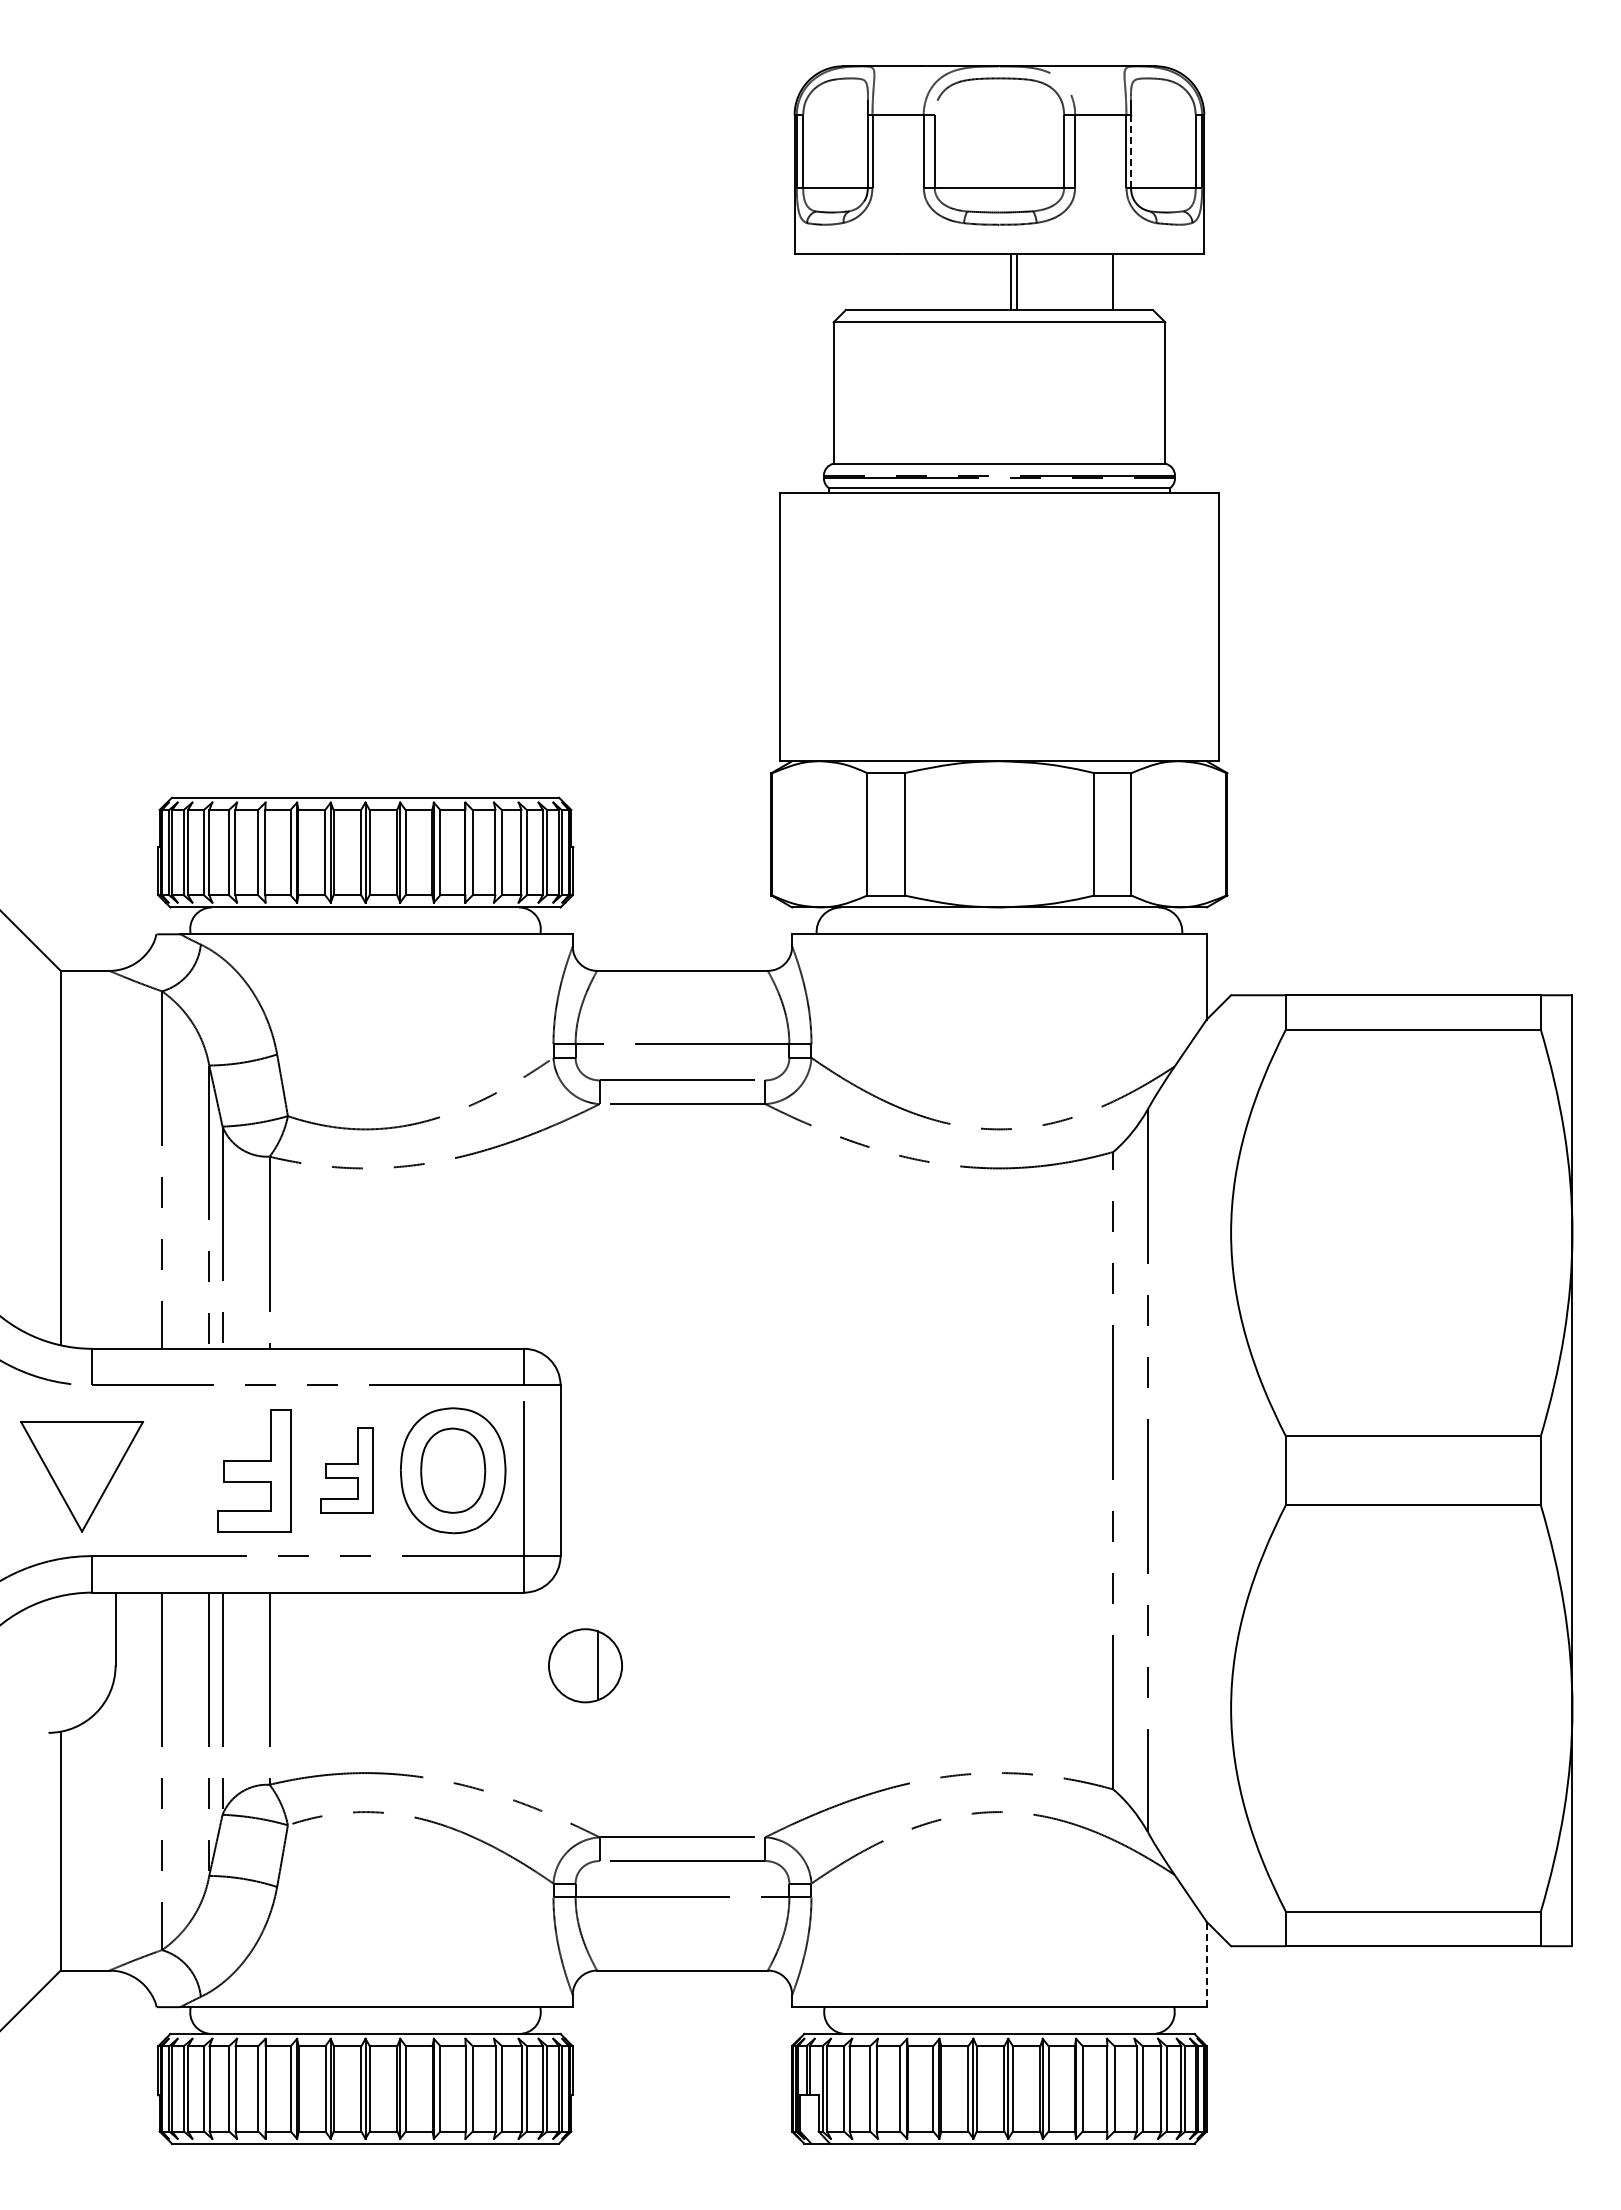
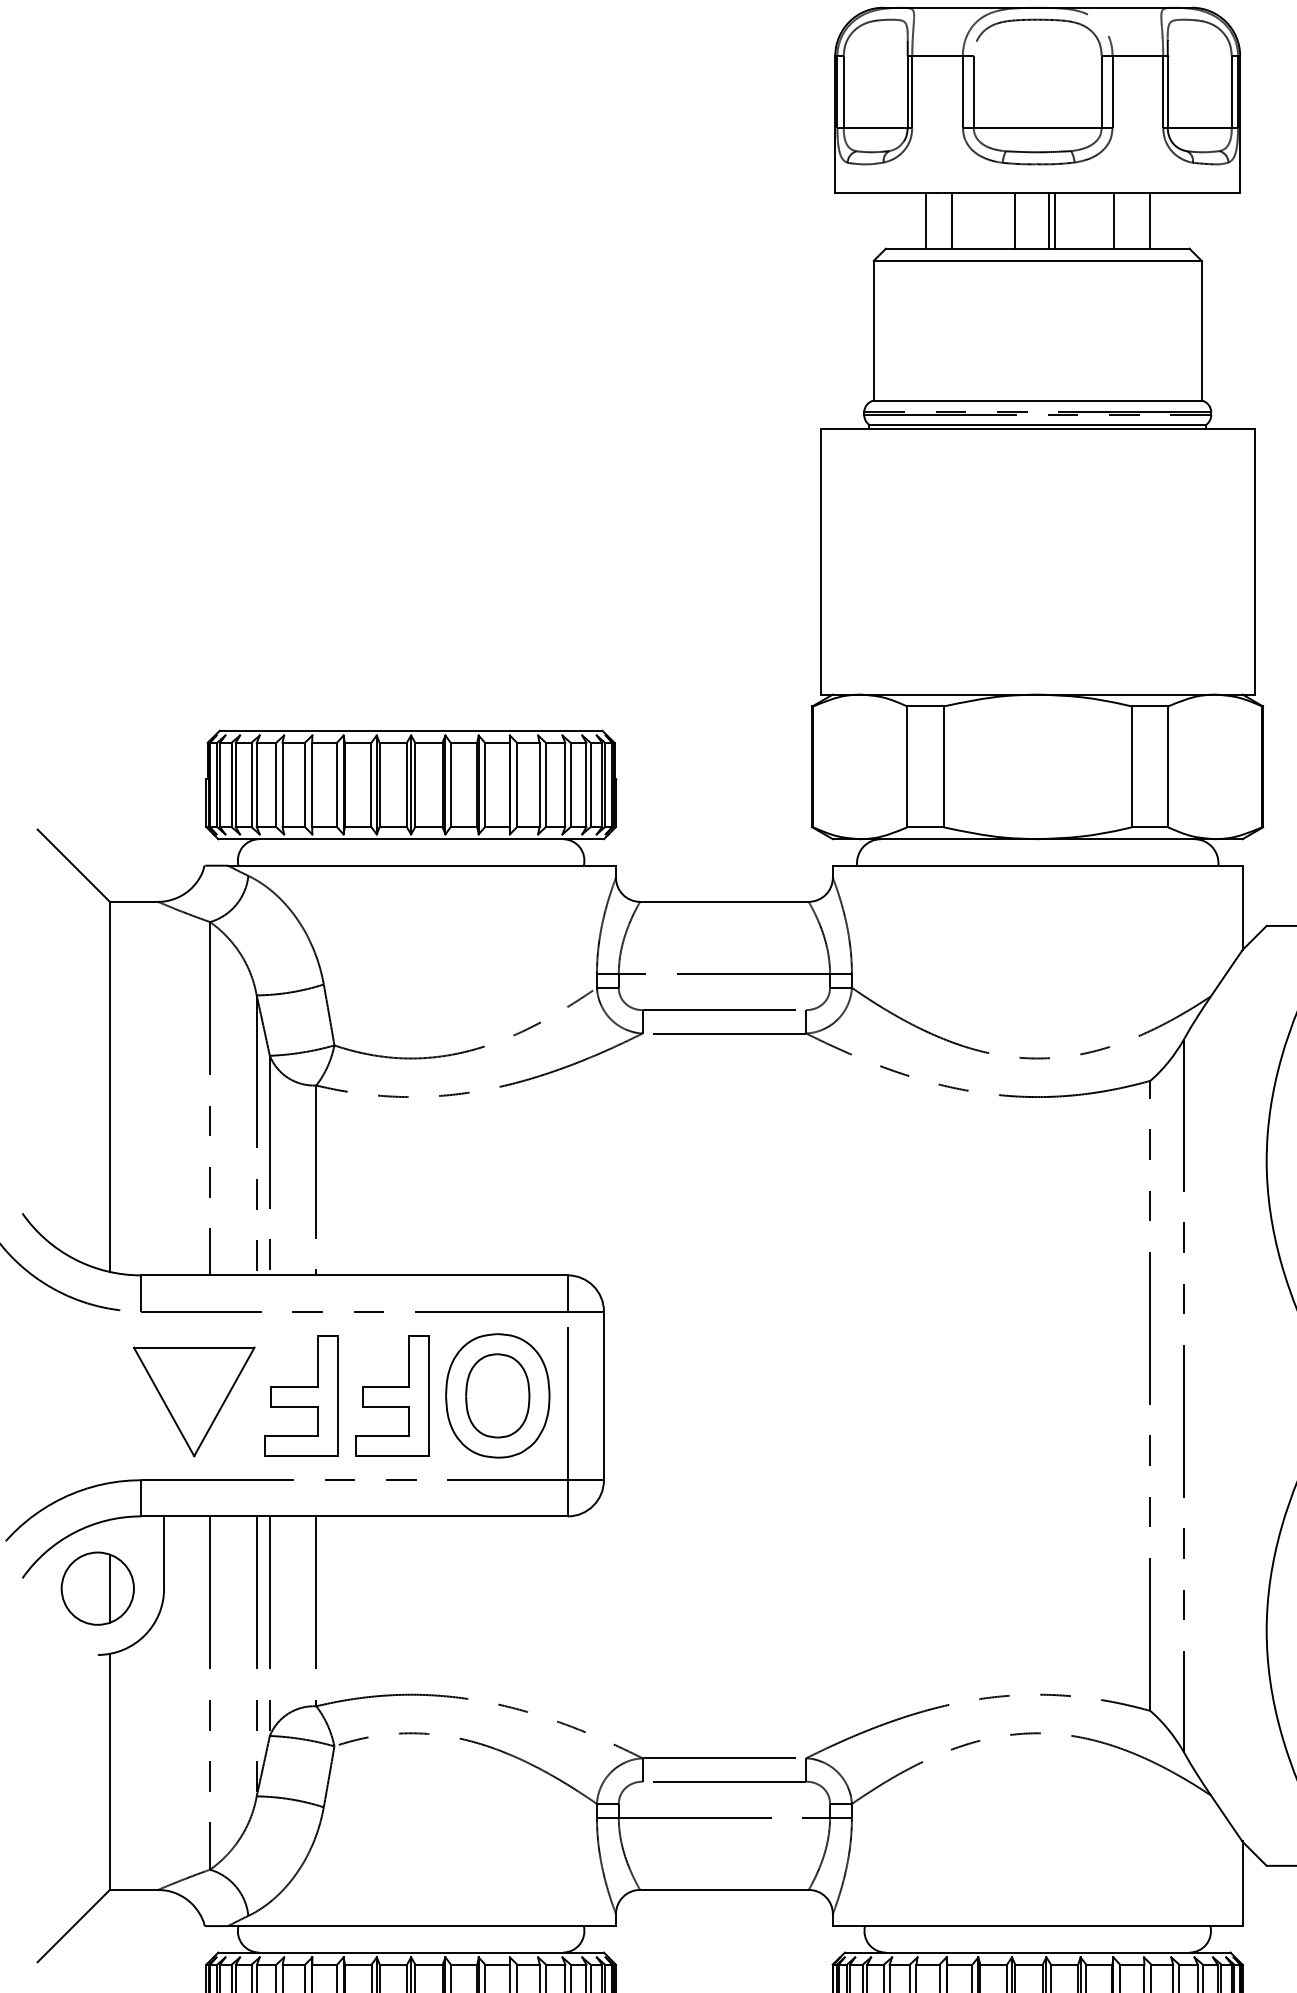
line: (1131, 151) -> (1168, 91), dashed -> solid
line: (886, 282) -> (926, 221), added
line: (912, 282) -> (951, 221), added
line: (976, 282) -> (1015, 221), added
line: (1076, 282) -> (1113, 221), added
part: (346, 1470) -> (392, 1395), size x1.43
part: (82, 1476) -> (194, 1401), moved
part: (585, 1665) -> (97, 1588), moved
line: (1206, 1964) -> (1242, 1883), dashed -> solid

